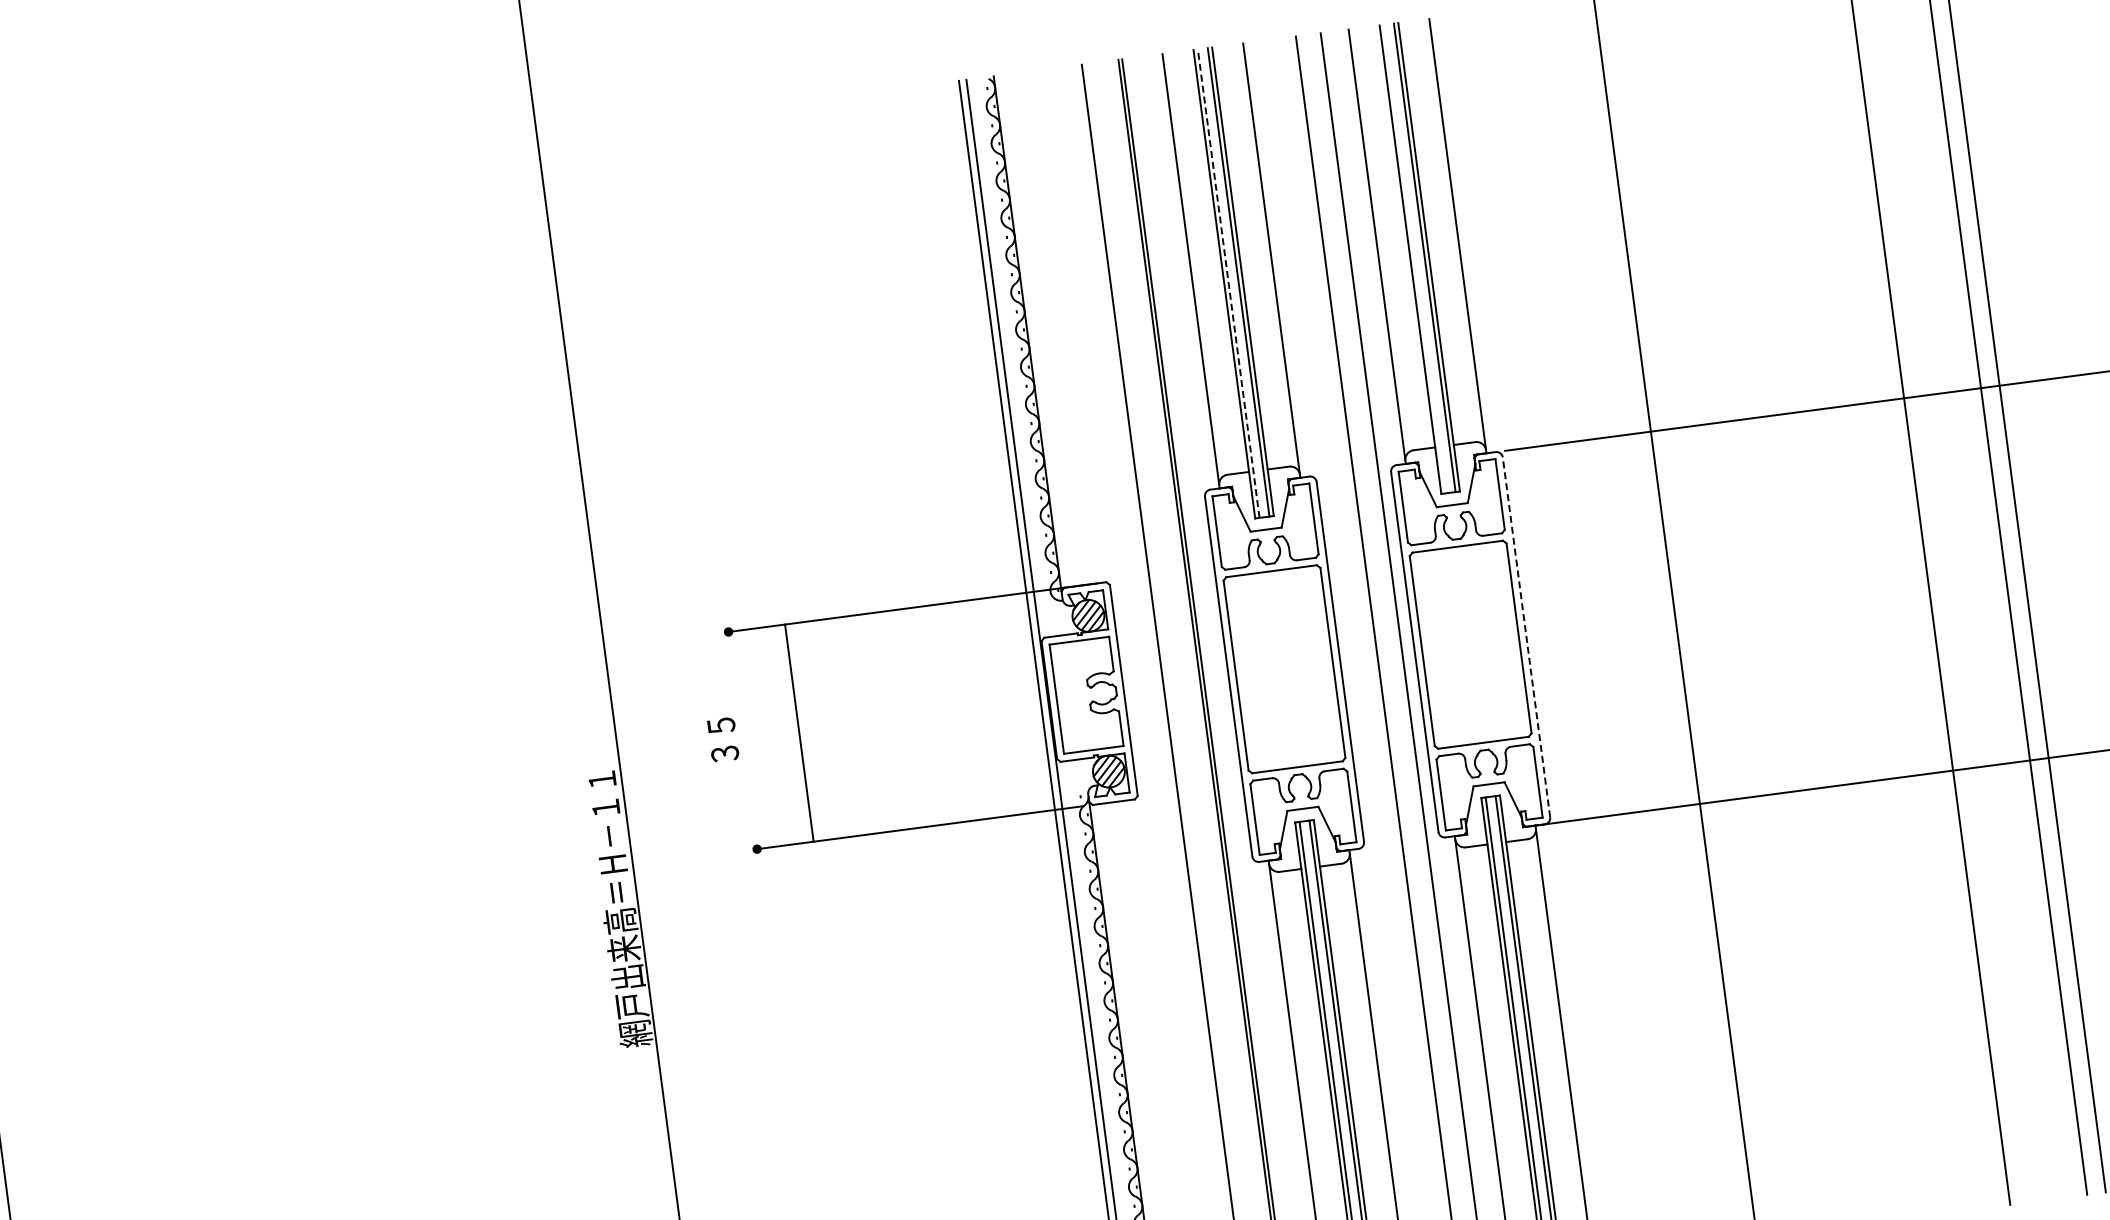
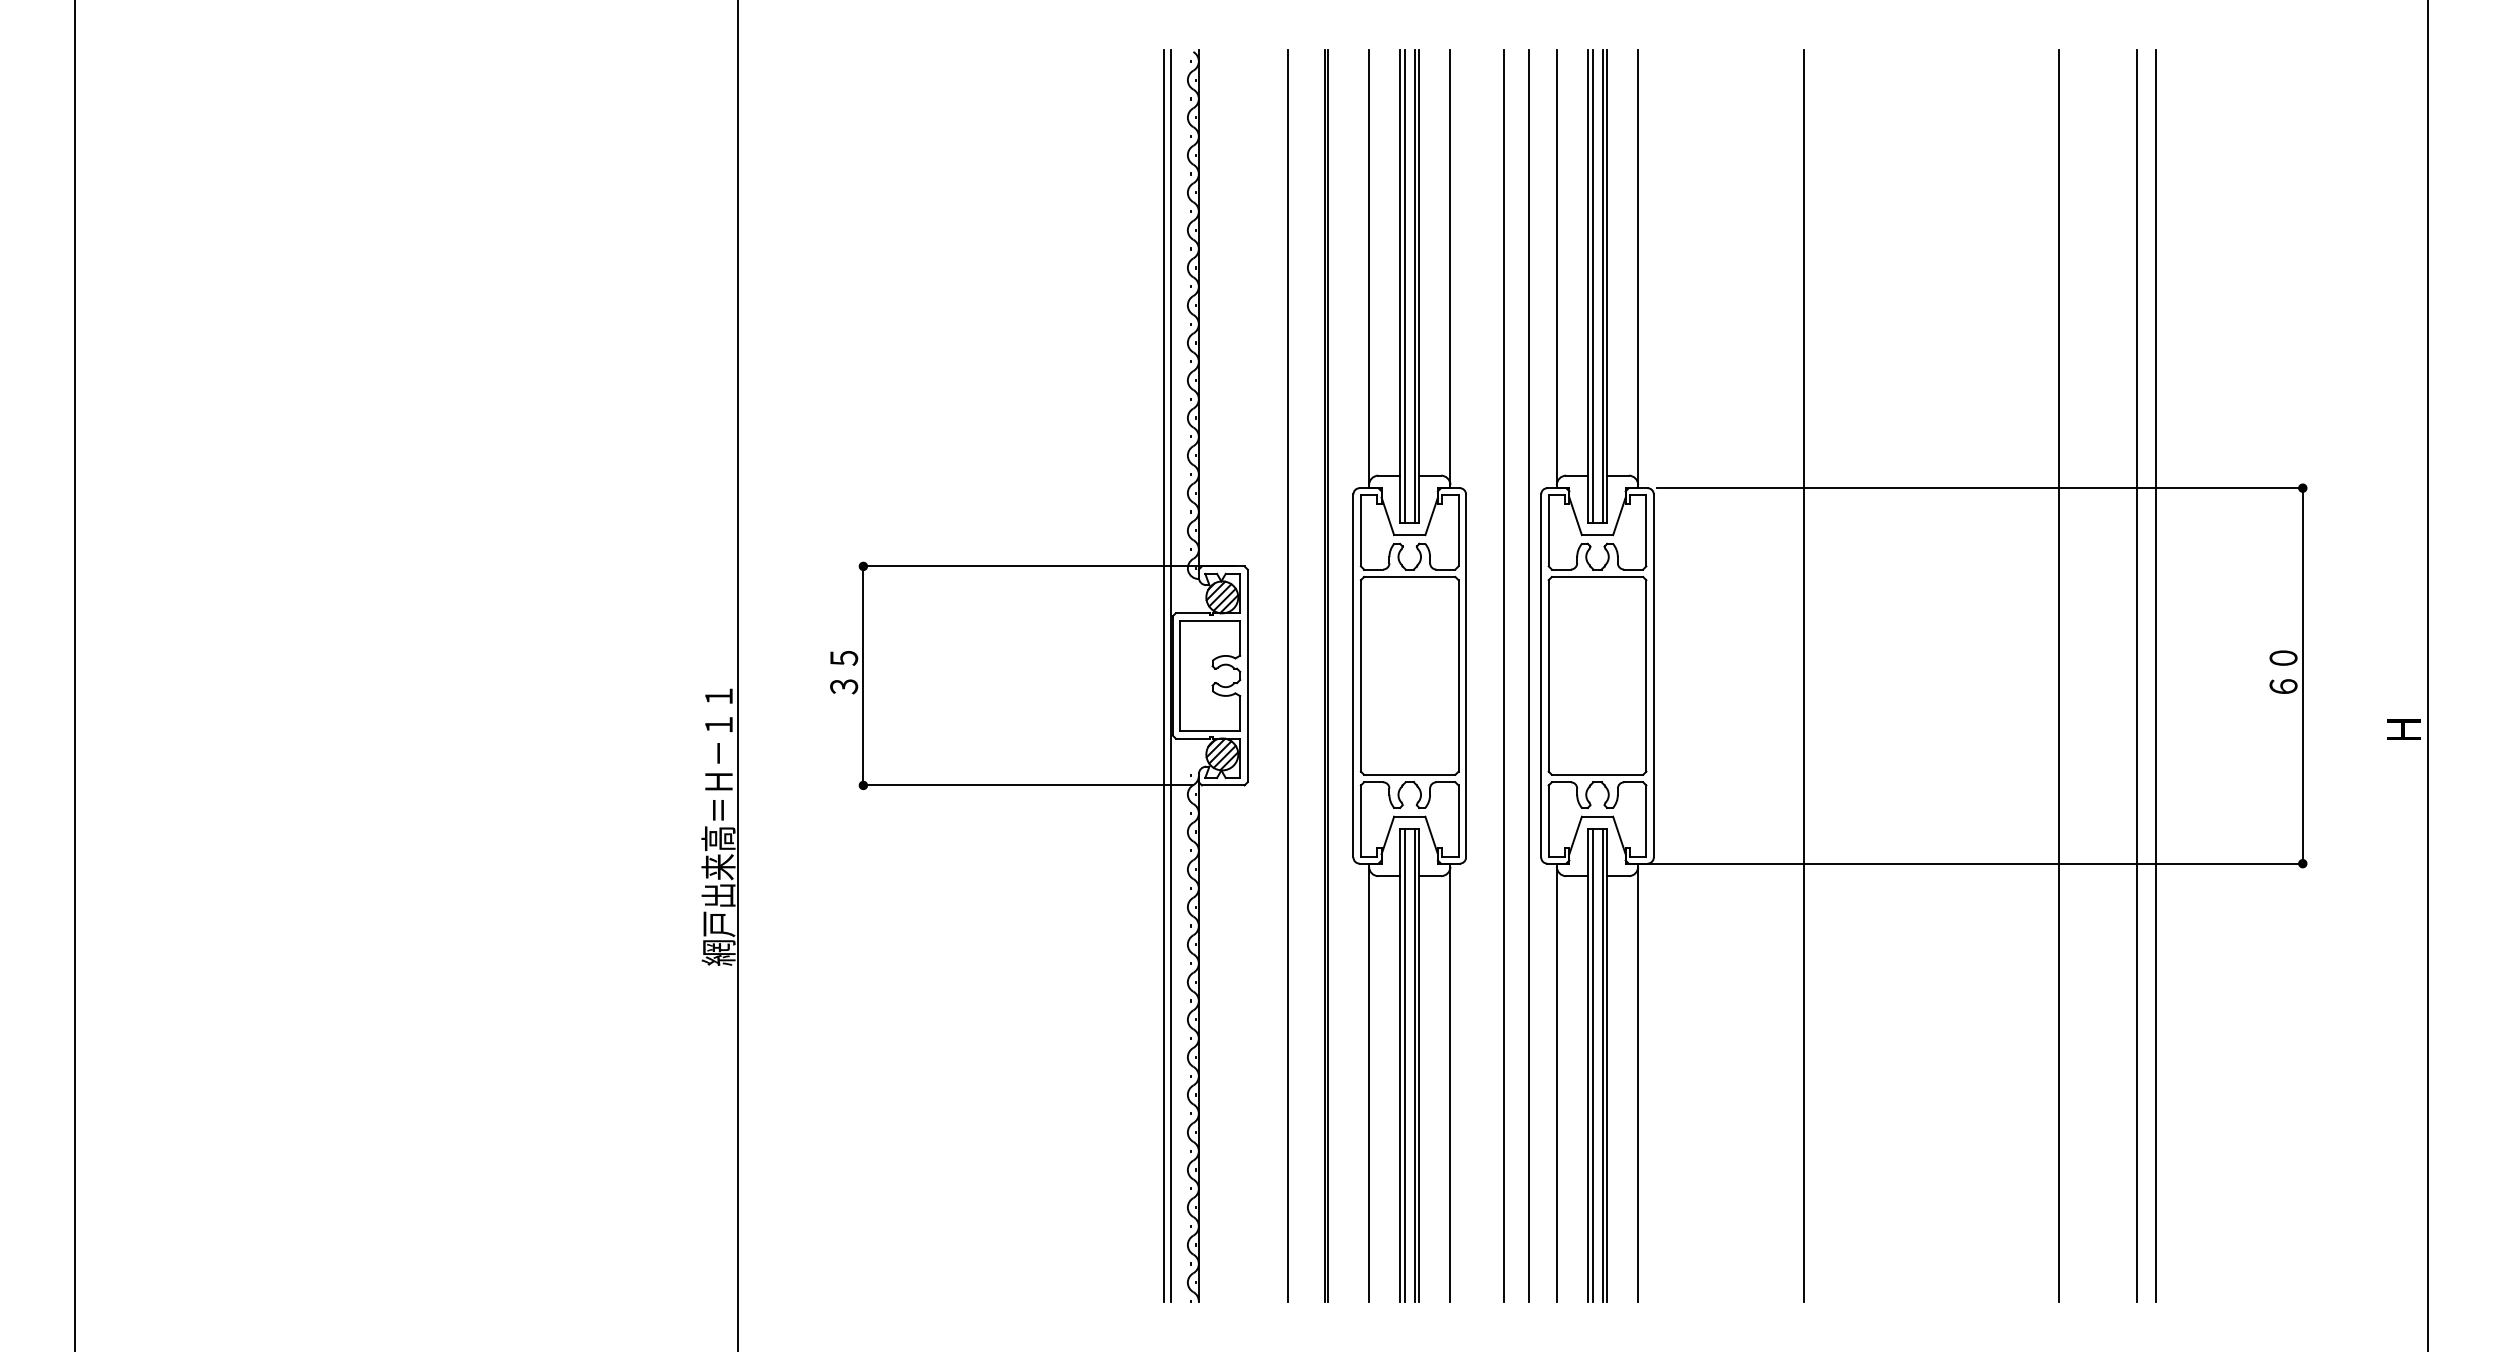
line: (1414, 259) -> (1592, 286), added
line: (1228, 282) -> (1404, 285), dashed -> solid
line: (1526, 637) -> (1653, 675), dashed -> solid
line: (799, 732) -> (863, 675), moved

